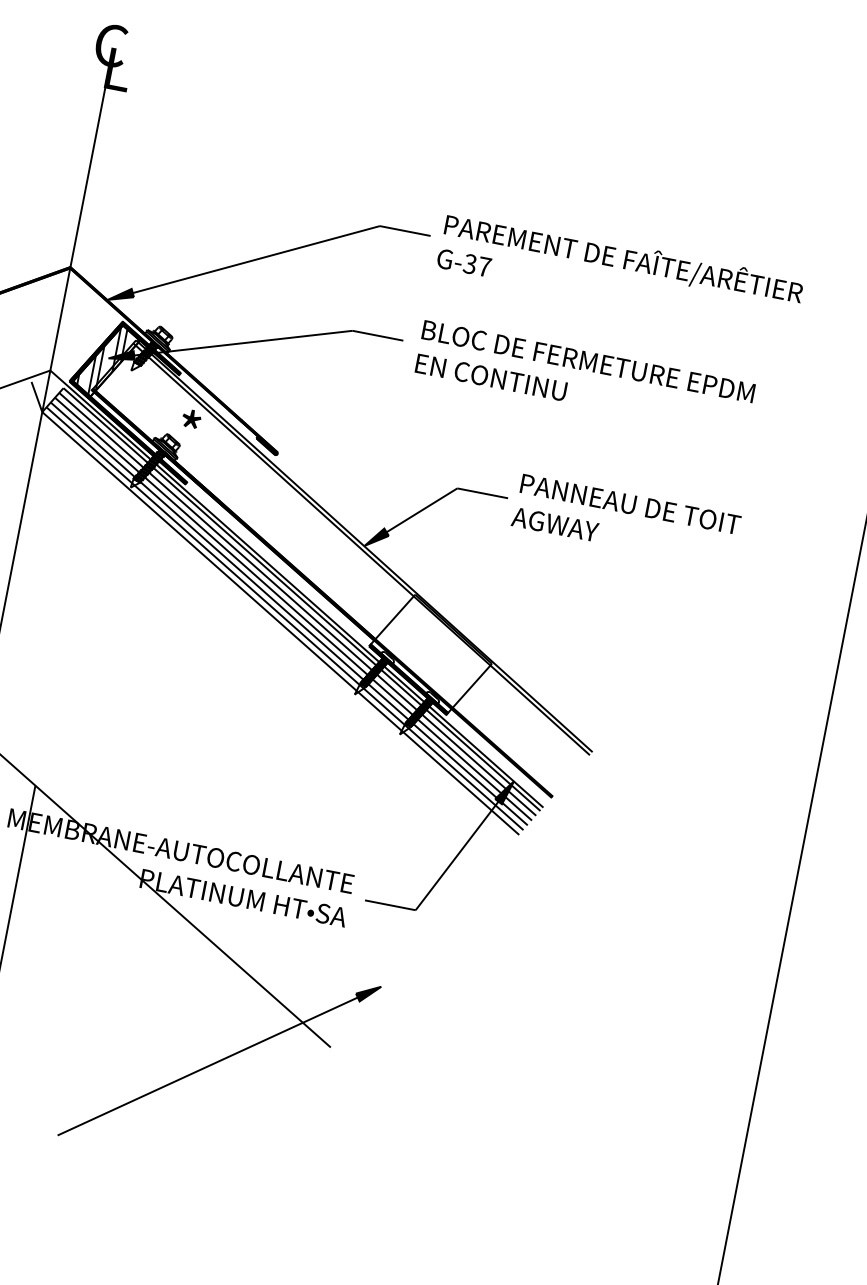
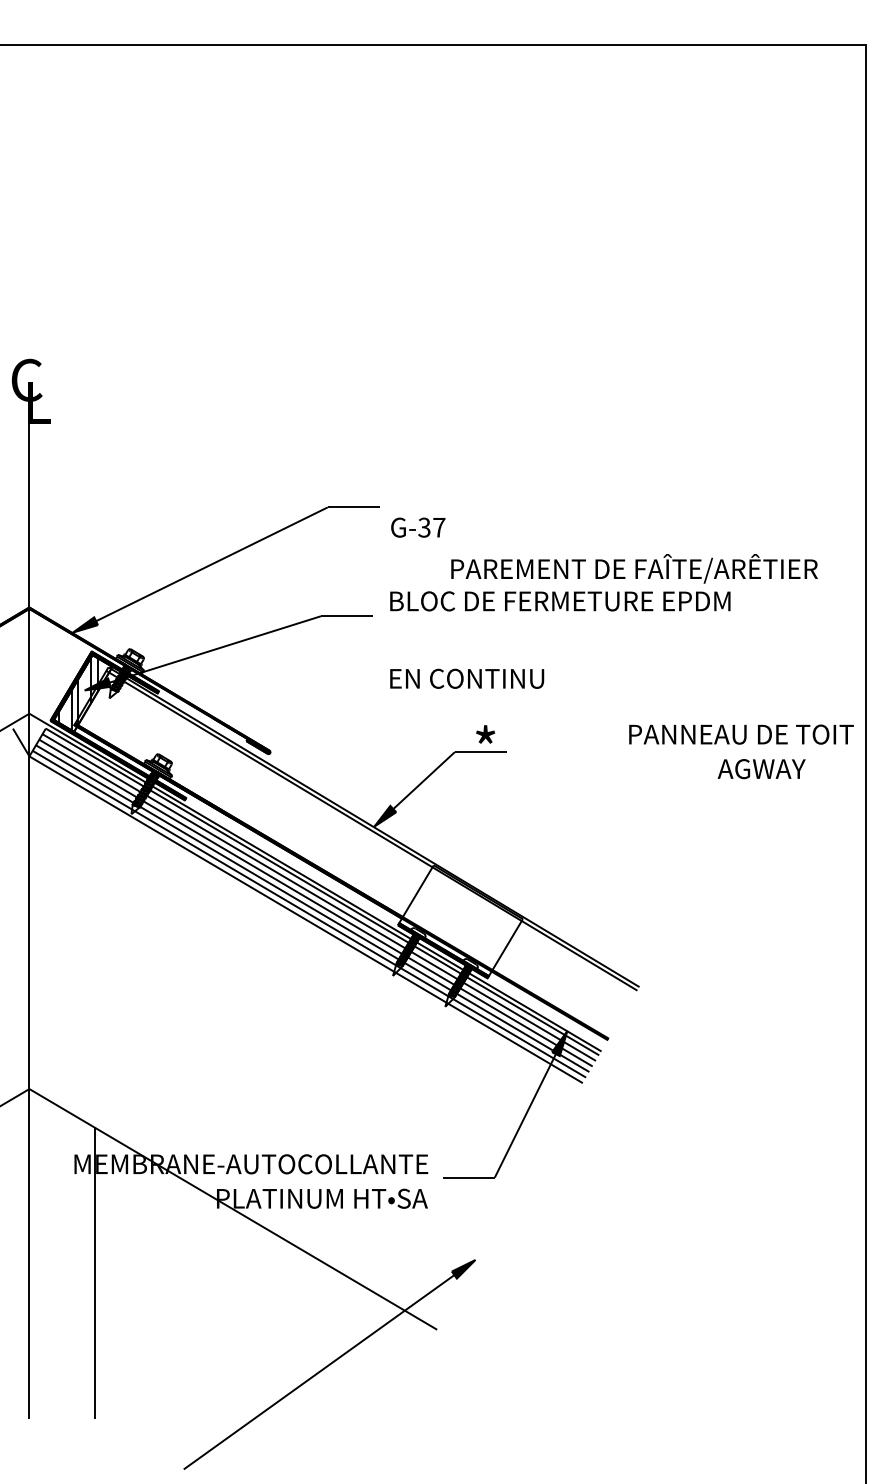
text: (623, 258) -> (634, 568), moved
text: (491, 377) -> (467, 678), moved
text: (191, 418) -> (485, 734), moved
text: (630, 504) -> (741, 734), moved
text: (554, 524) -> (761, 769), moved

